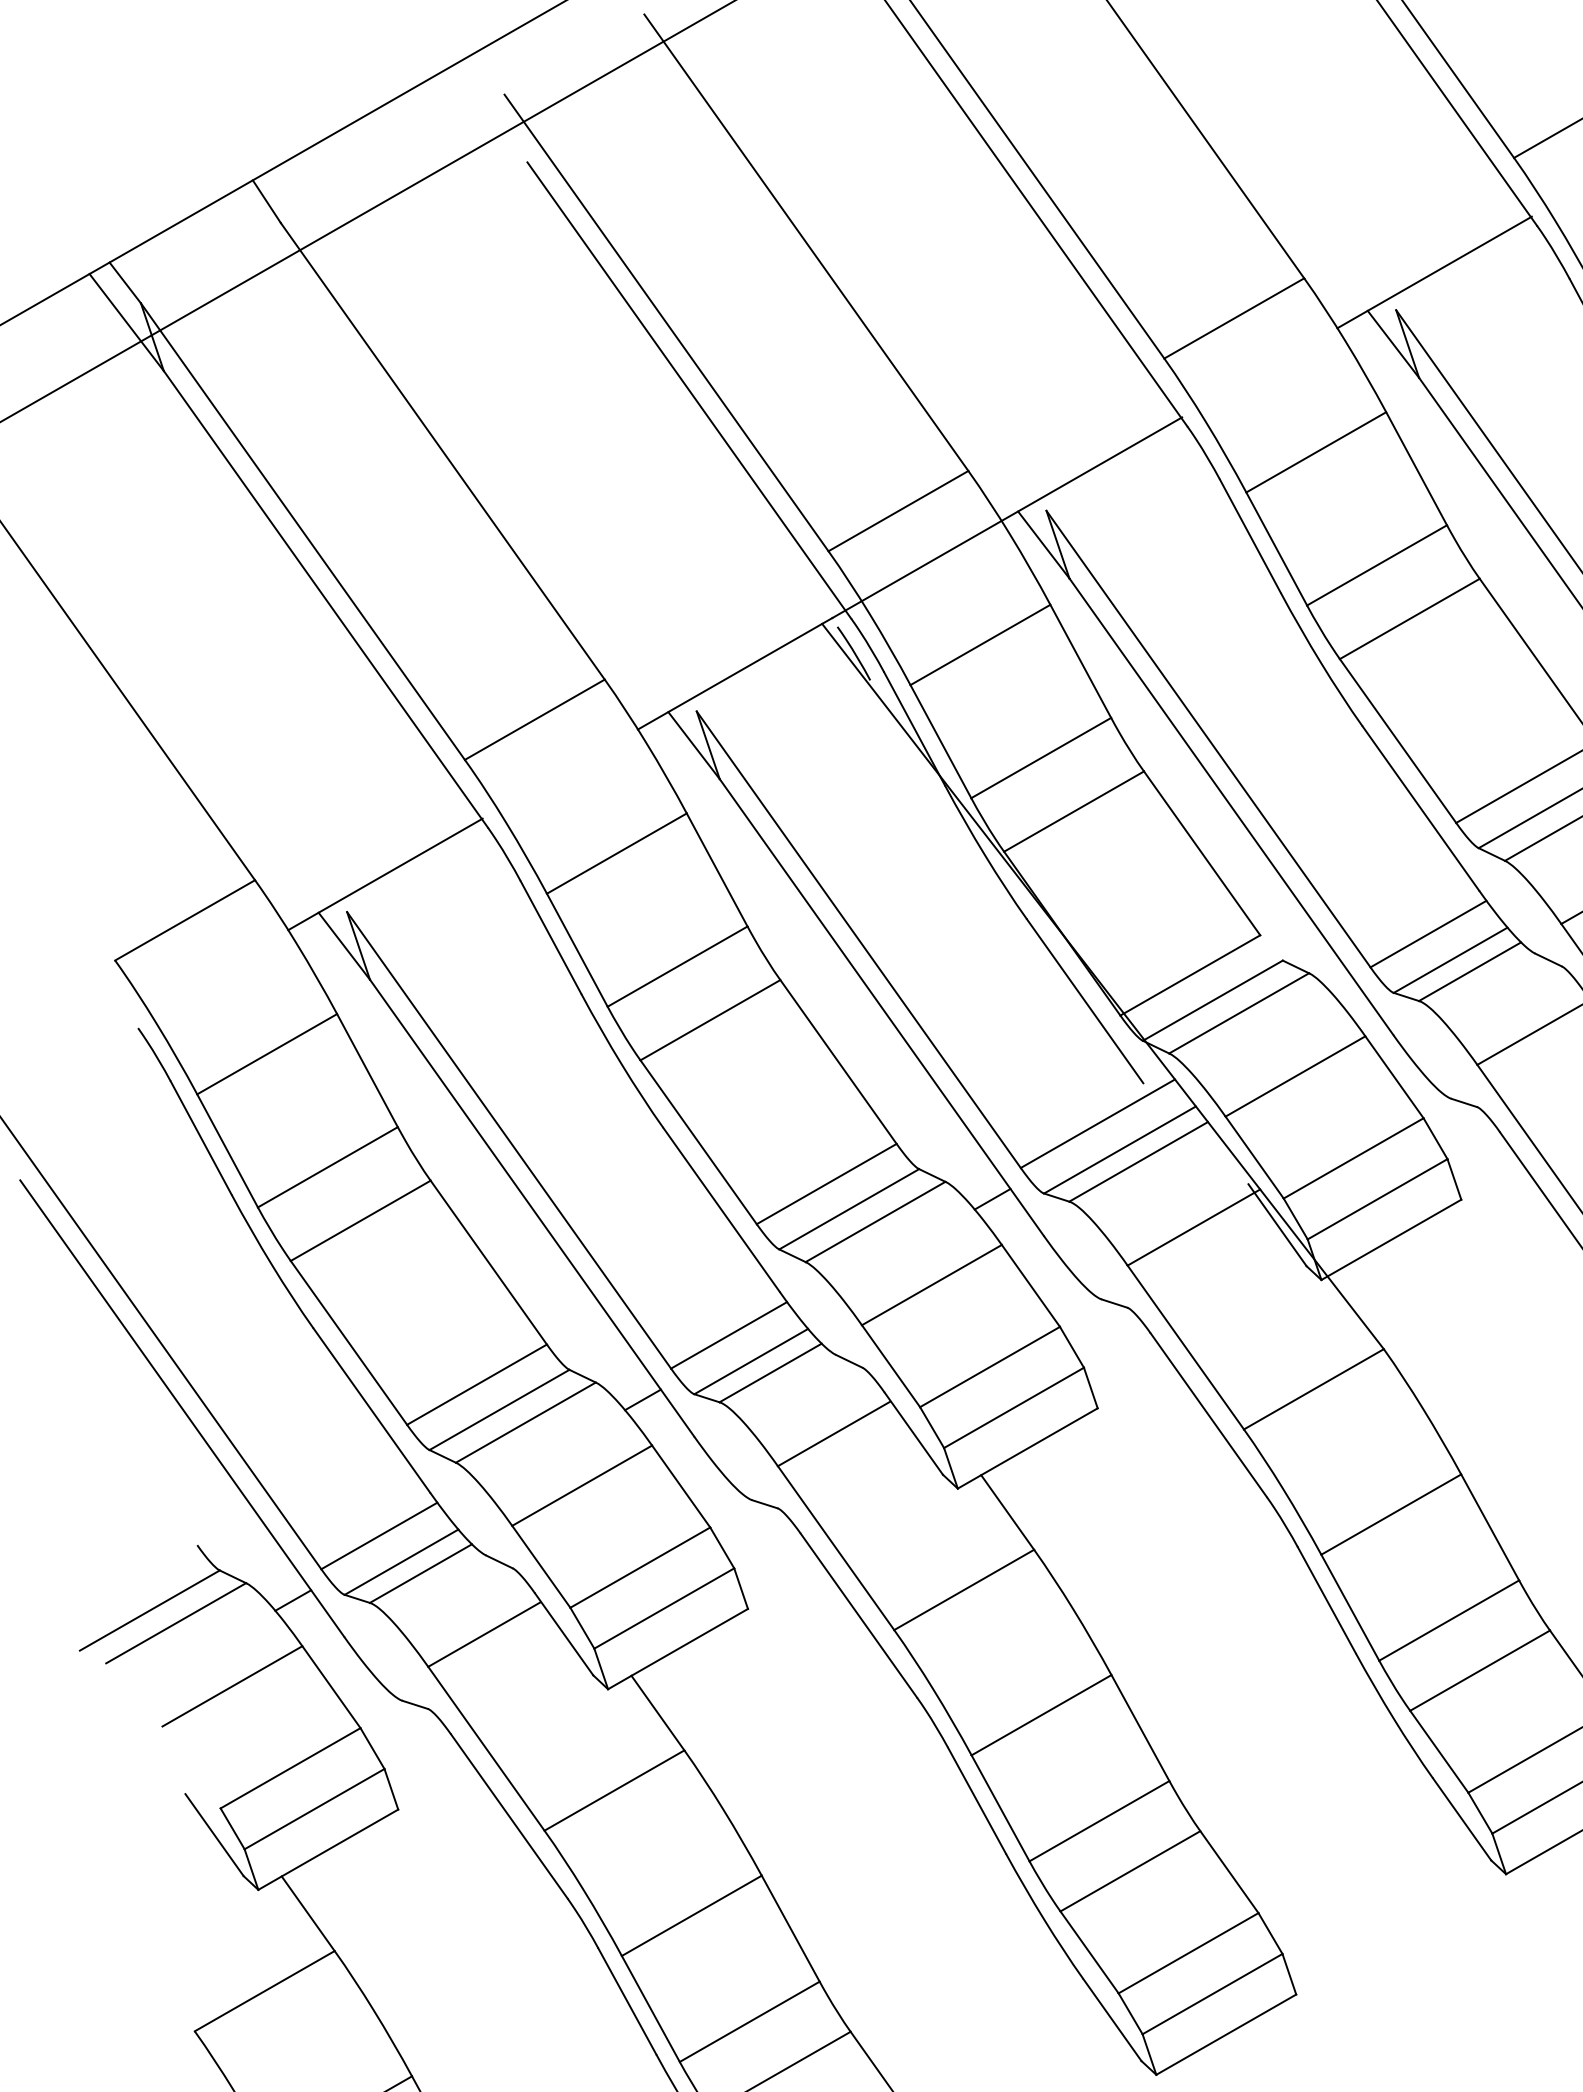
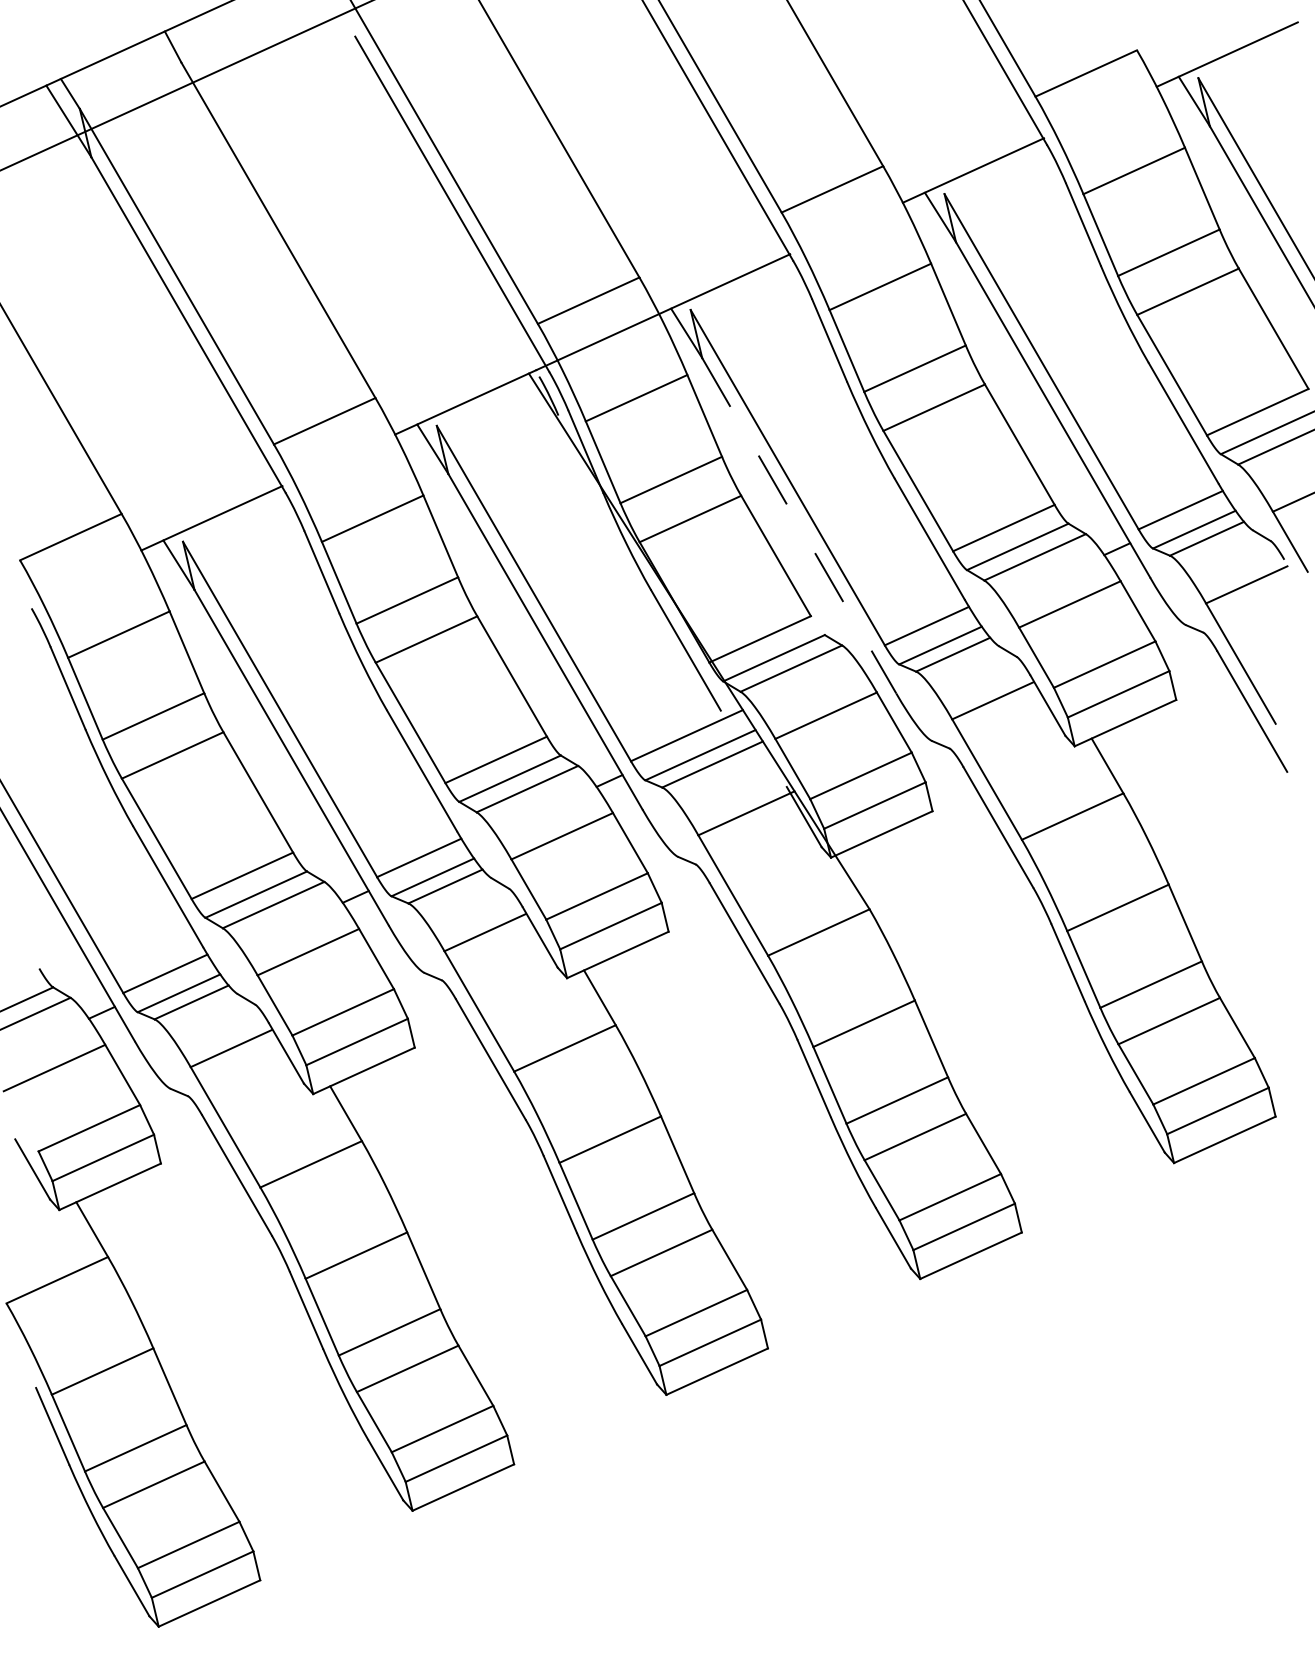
line: (1231, 806) -> (799, 525), solid -> dashed

